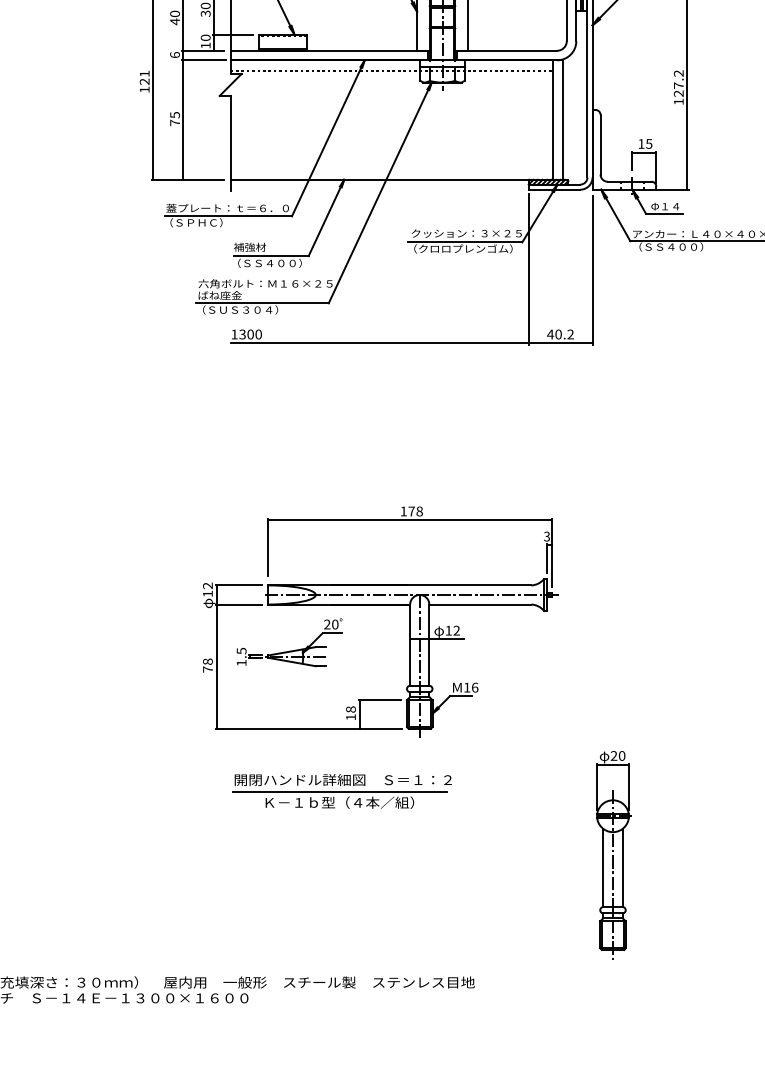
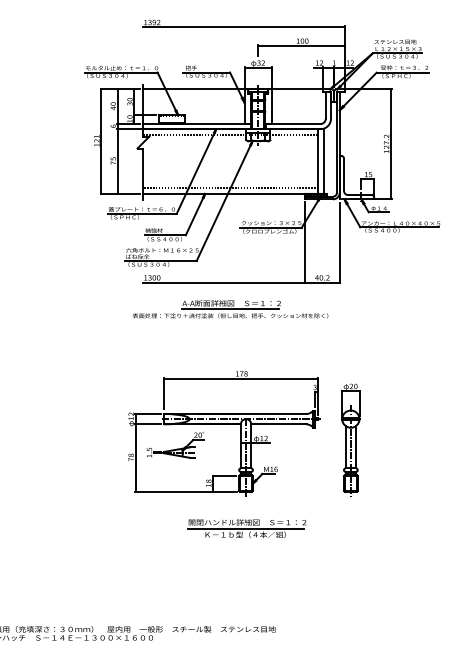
line: (391, 167) -> (230, 187), added
part: (391, 392) -> (230, 309), added
part: (341, 791) -> (246, 528), moved
part: (612, 853) -> (350, 439), moved

